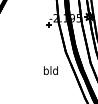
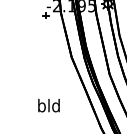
text: (50, 70) -> (48, 105), moved

